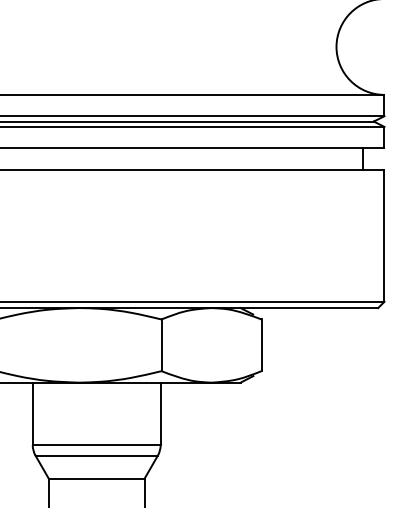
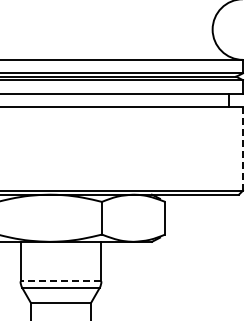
line: (383, 235) -> (242, 148), solid -> dashed
line: (95, 445) -> (60, 281), solid -> dashed

